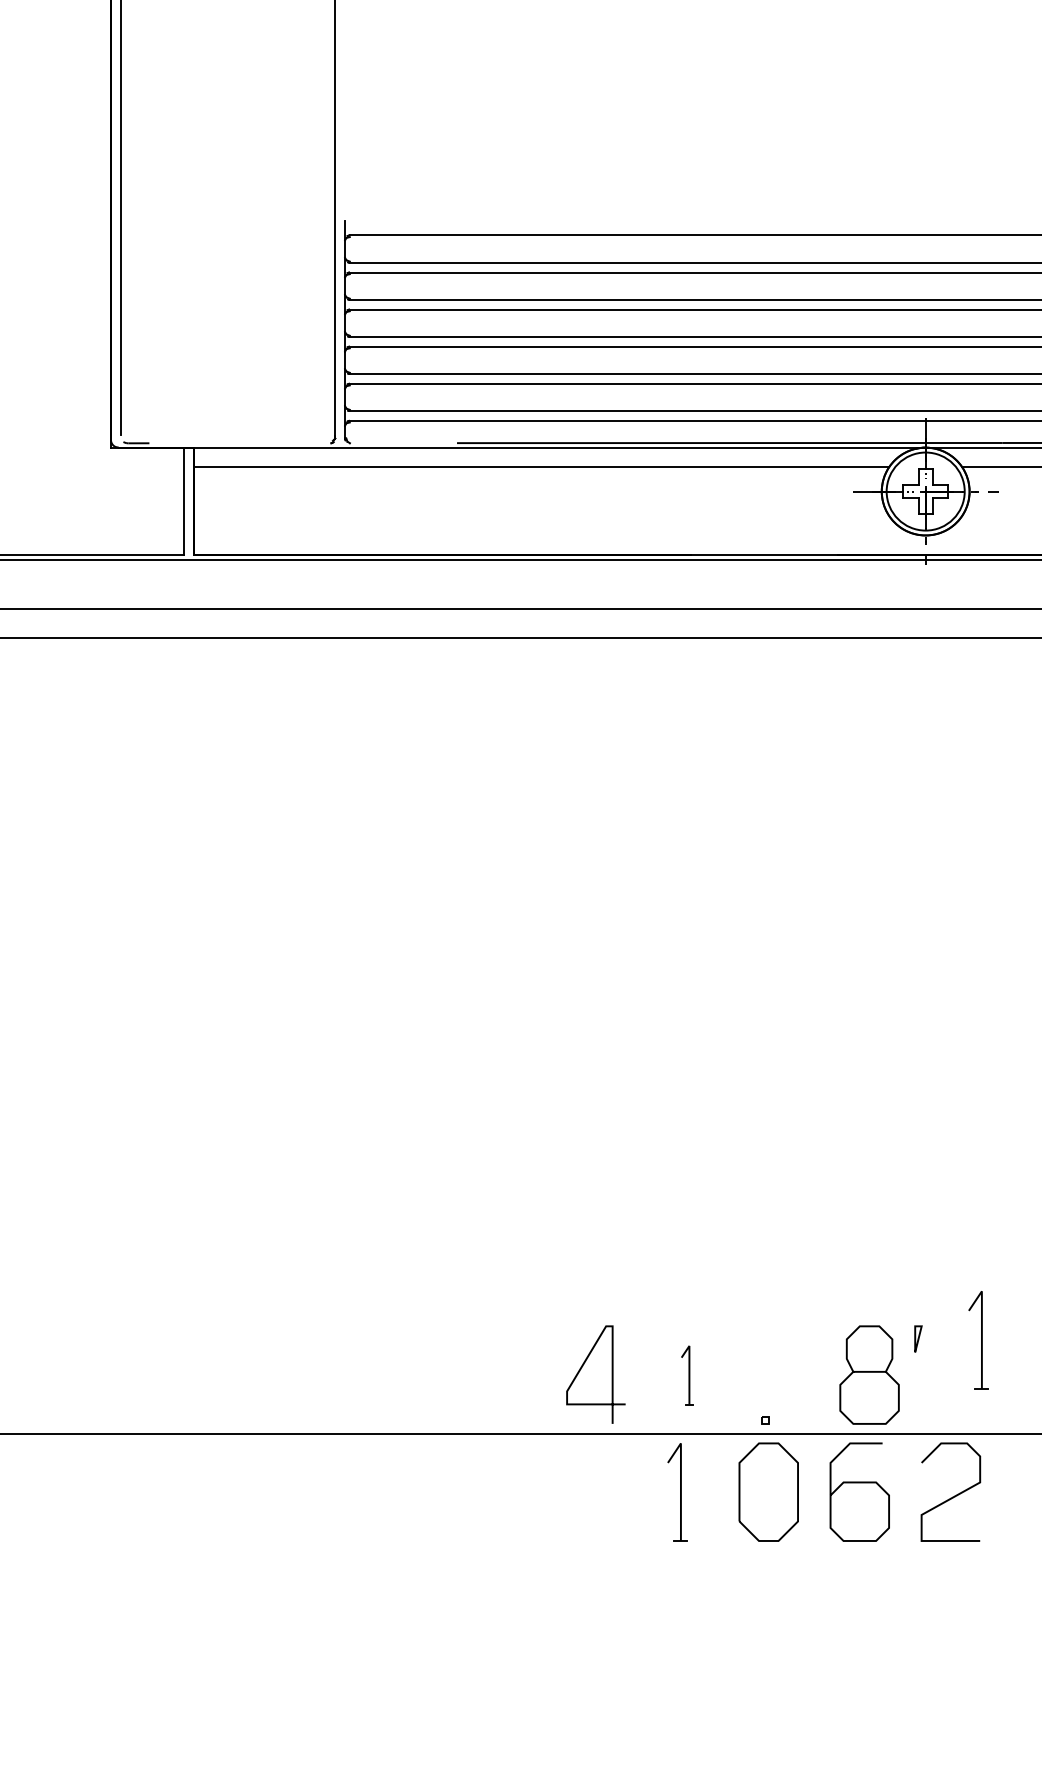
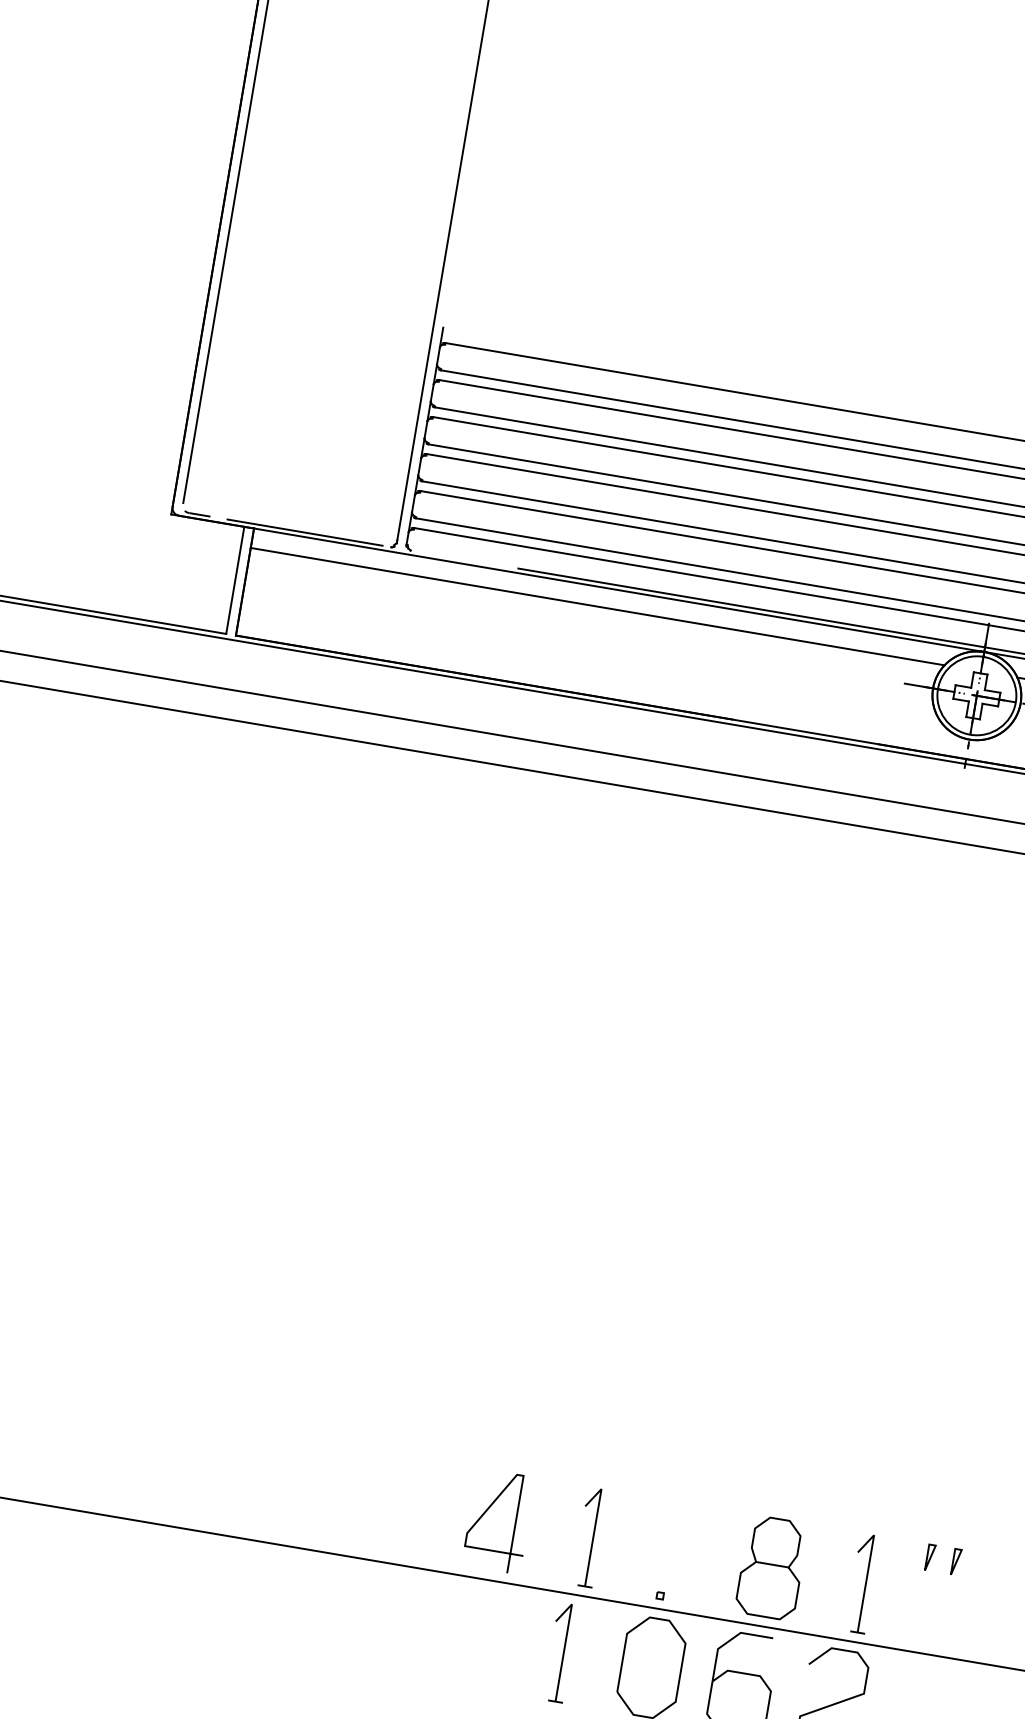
line: (243, 443) -> (304, 532), added
part: (918, 1338) -> (930, 1557), moved
part: (978, 1340) -> (862, 1583), moved
part: (687, 1375) -> (590, 1537), size x1.67

